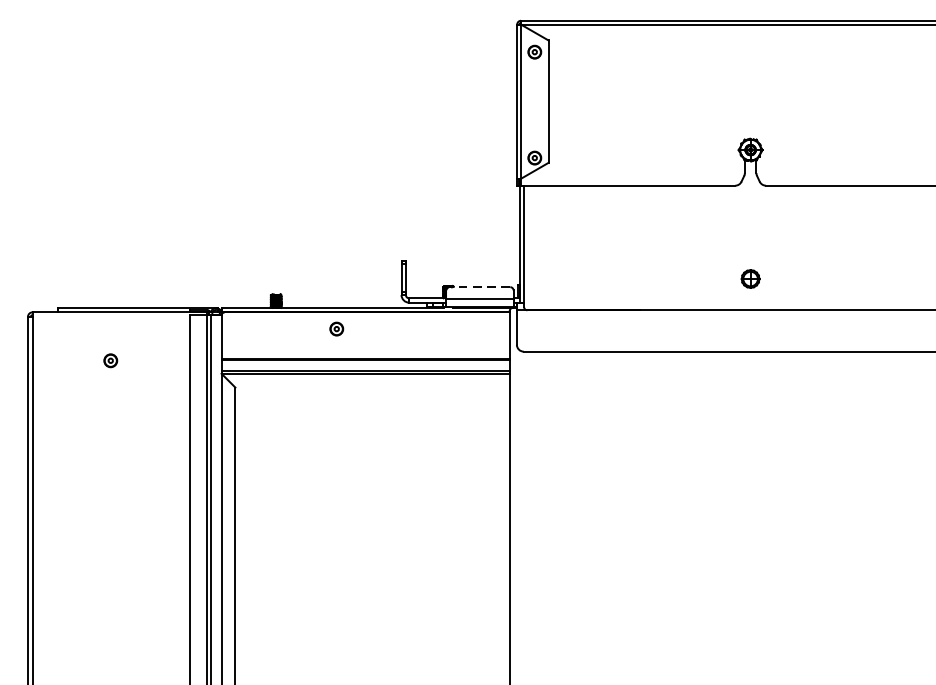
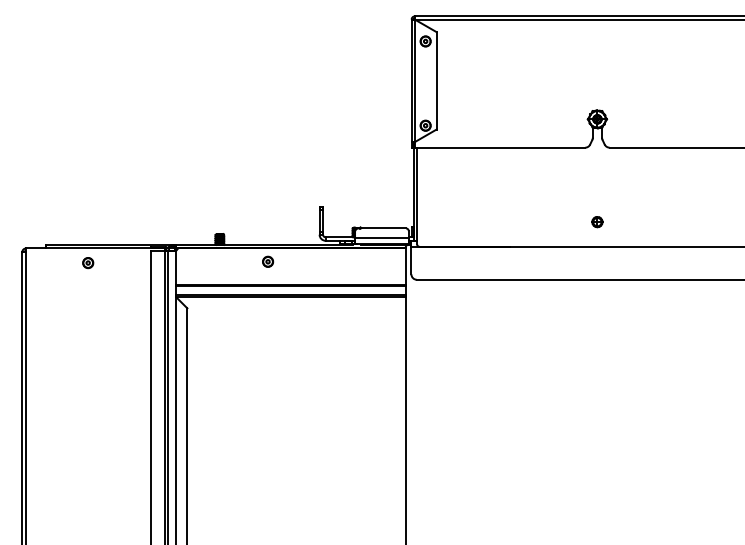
part: (750, 279) -> (597, 222), size x0.71
line: (479, 287) -> (381, 228), dashed -> solid
part: (111, 361) -> (88, 263), moved

